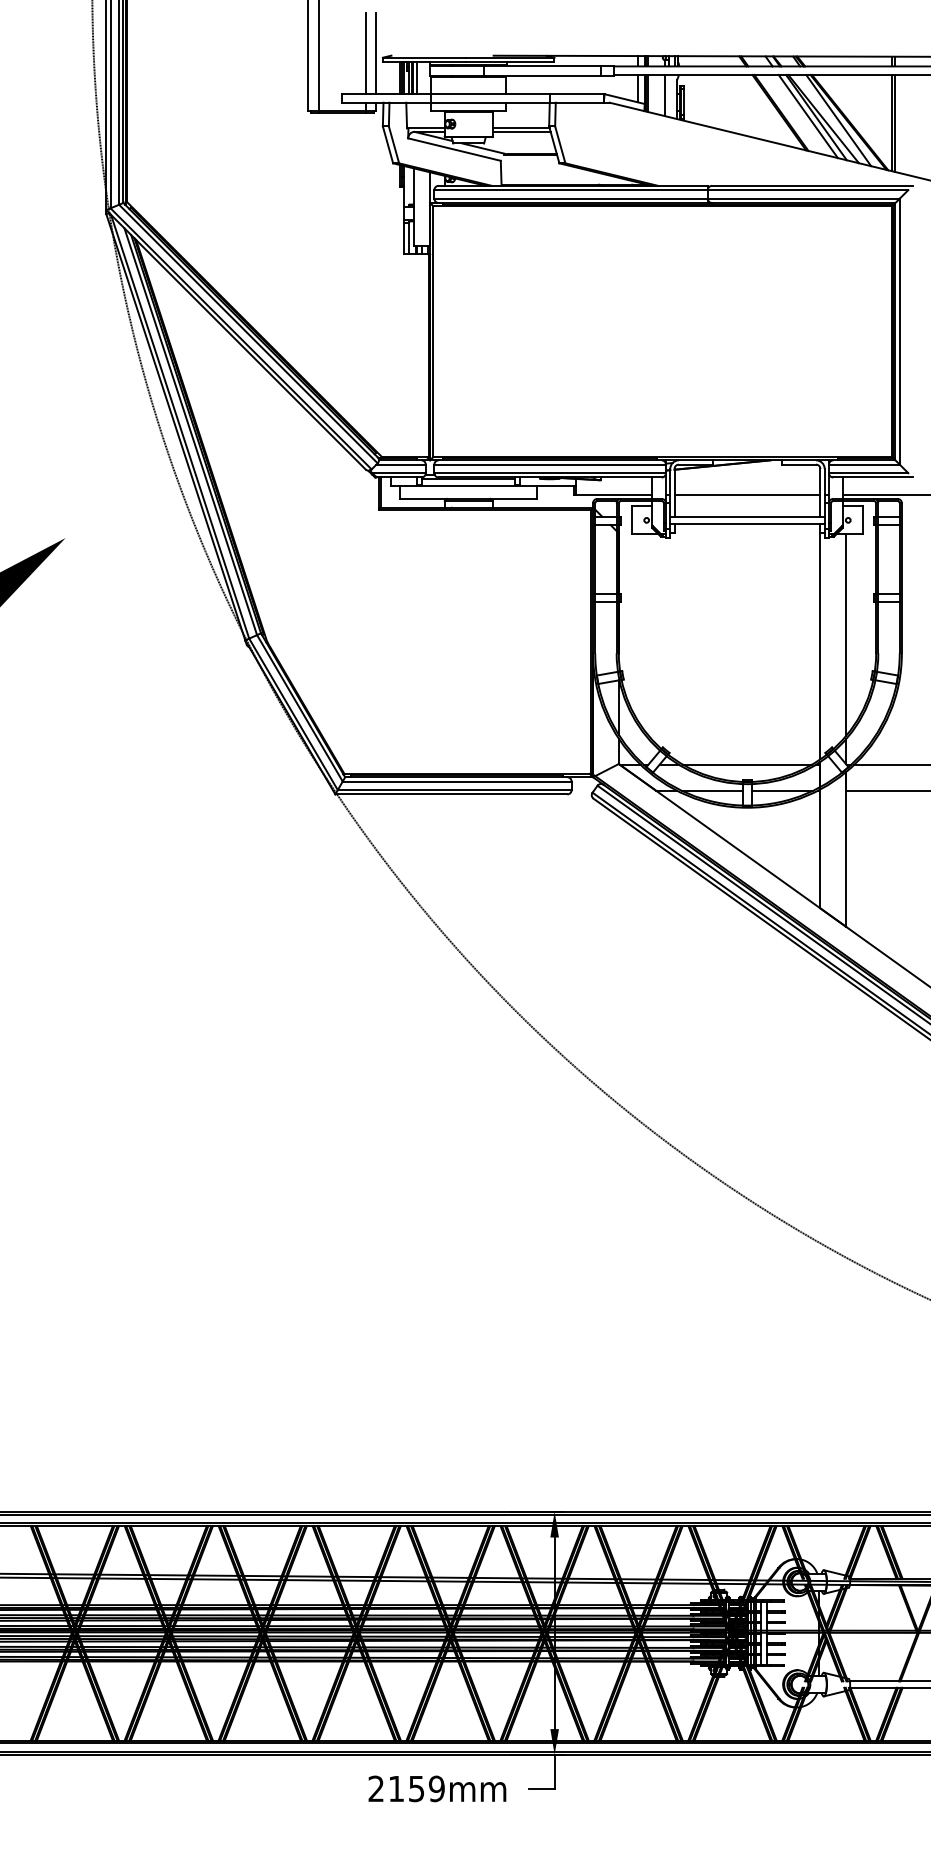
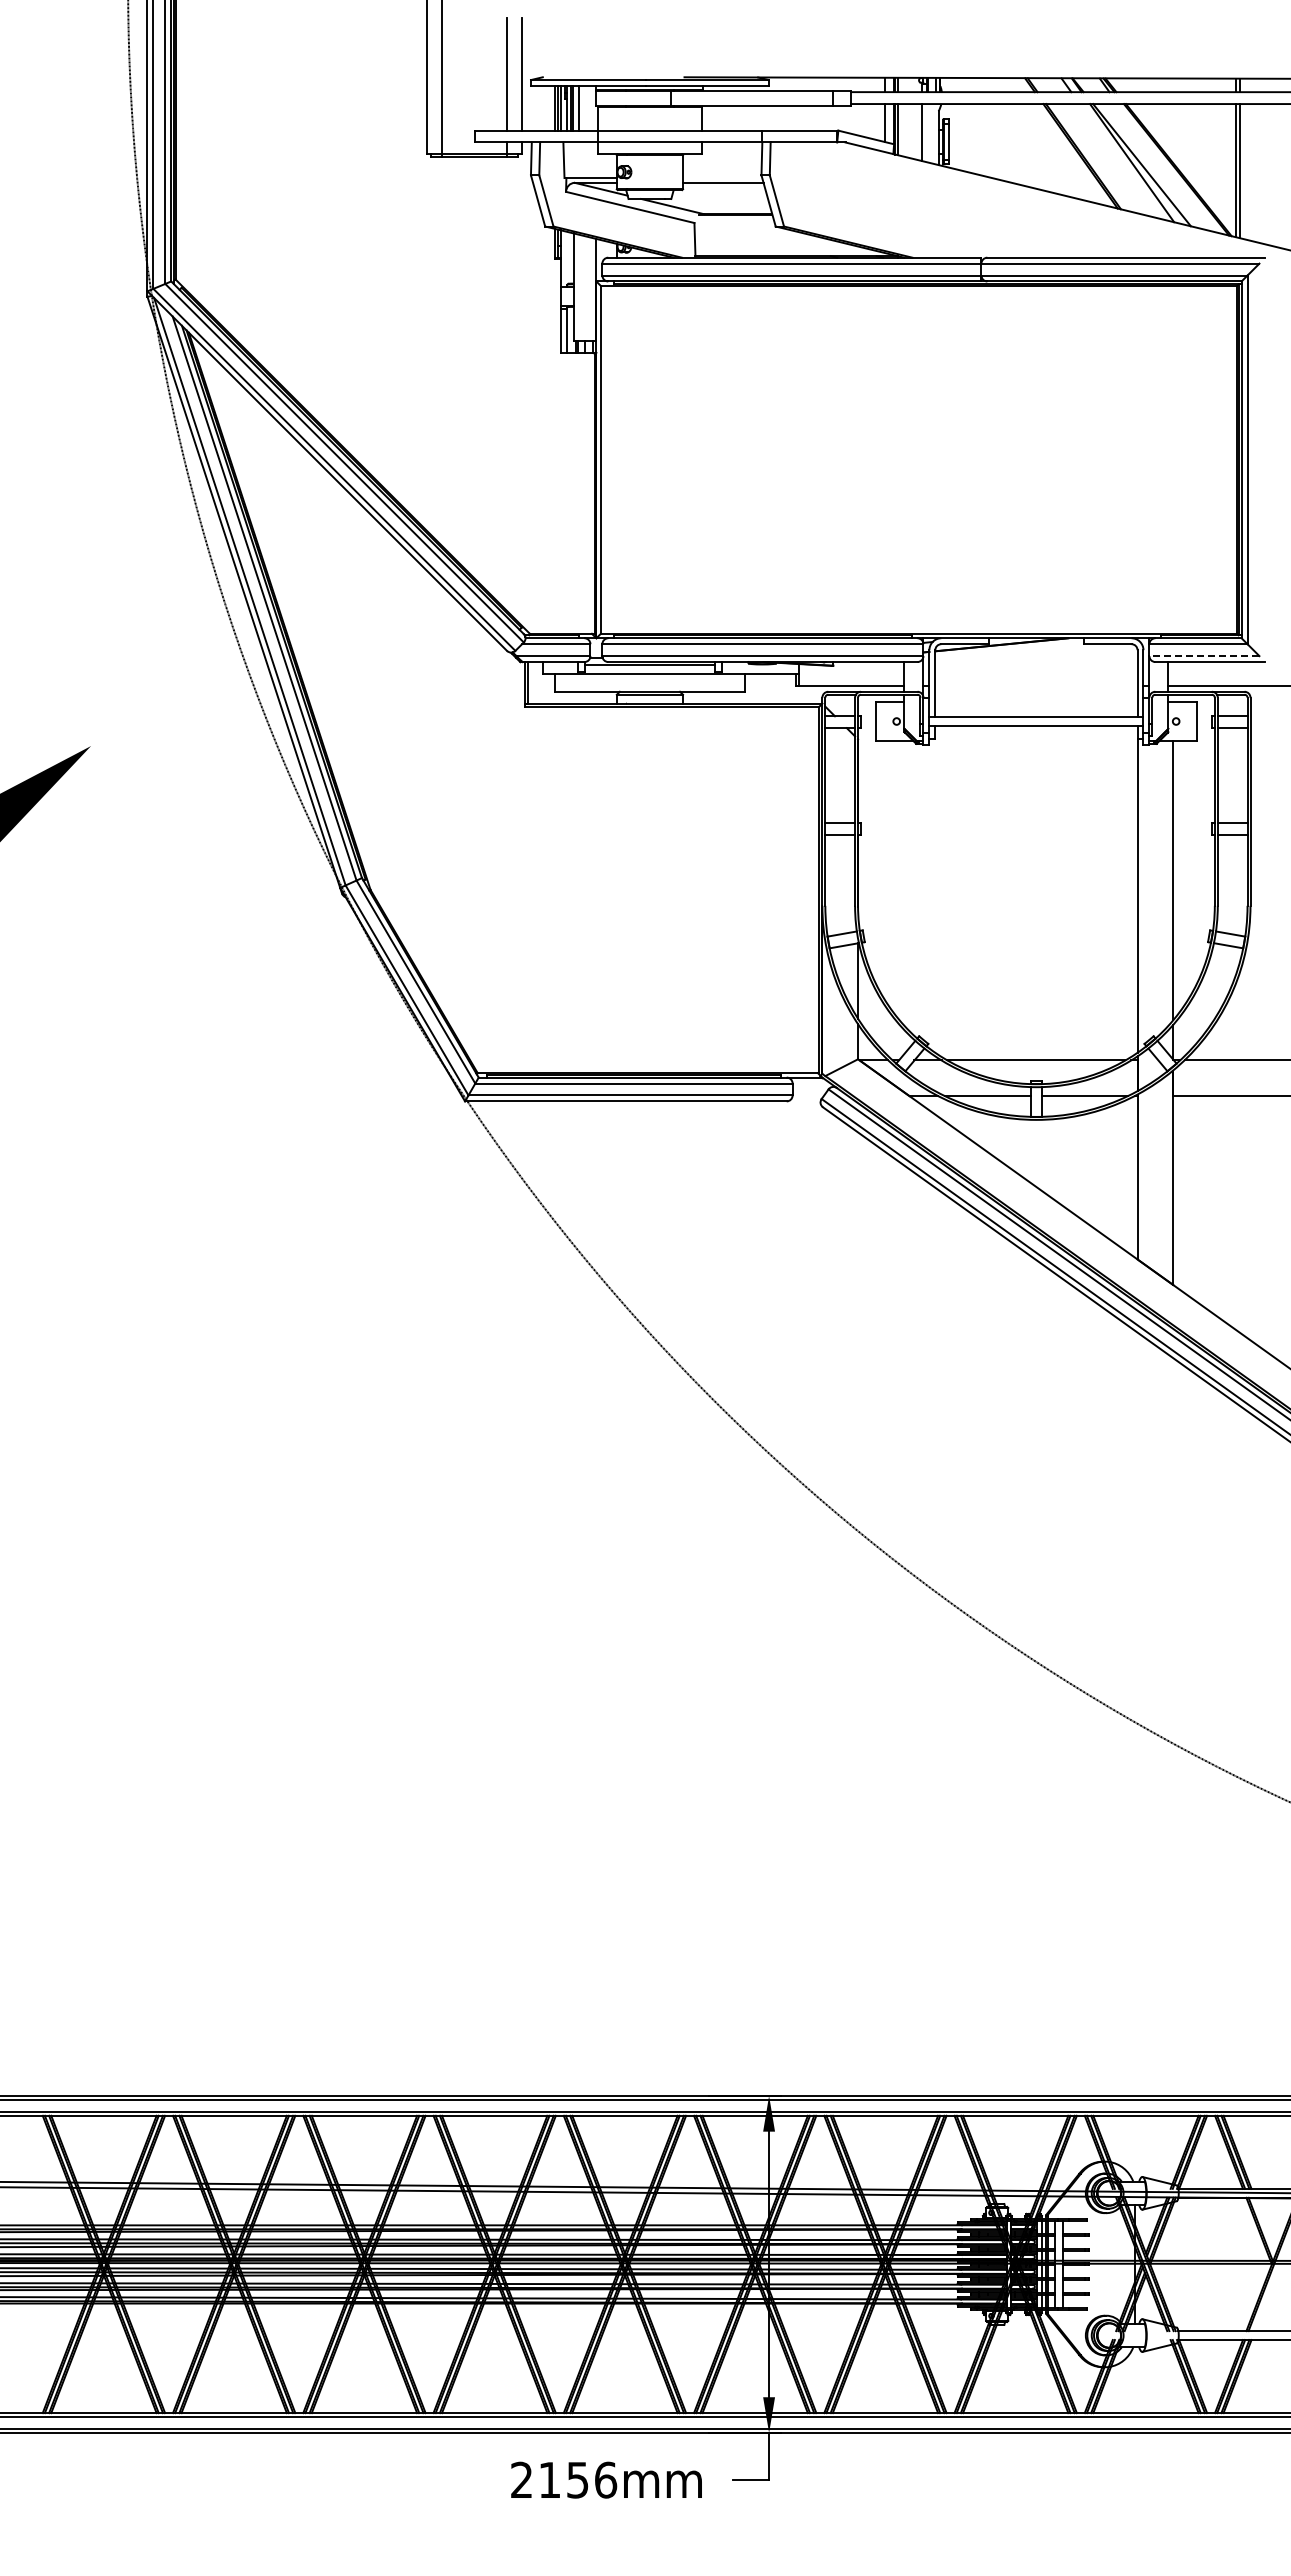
line: (808, 116) -> (1120, 161), removed
line: (838, 120) -> (1162, 167), removed
line: (521, 128) -> (722, 178), removed
line: (867, 473) -> (1203, 656), solid -> dashed
line: (747, 494) -> (1036, 685), removed
text: (436, 1788) -> (605, 2479), 2159mm -> 2156mm

